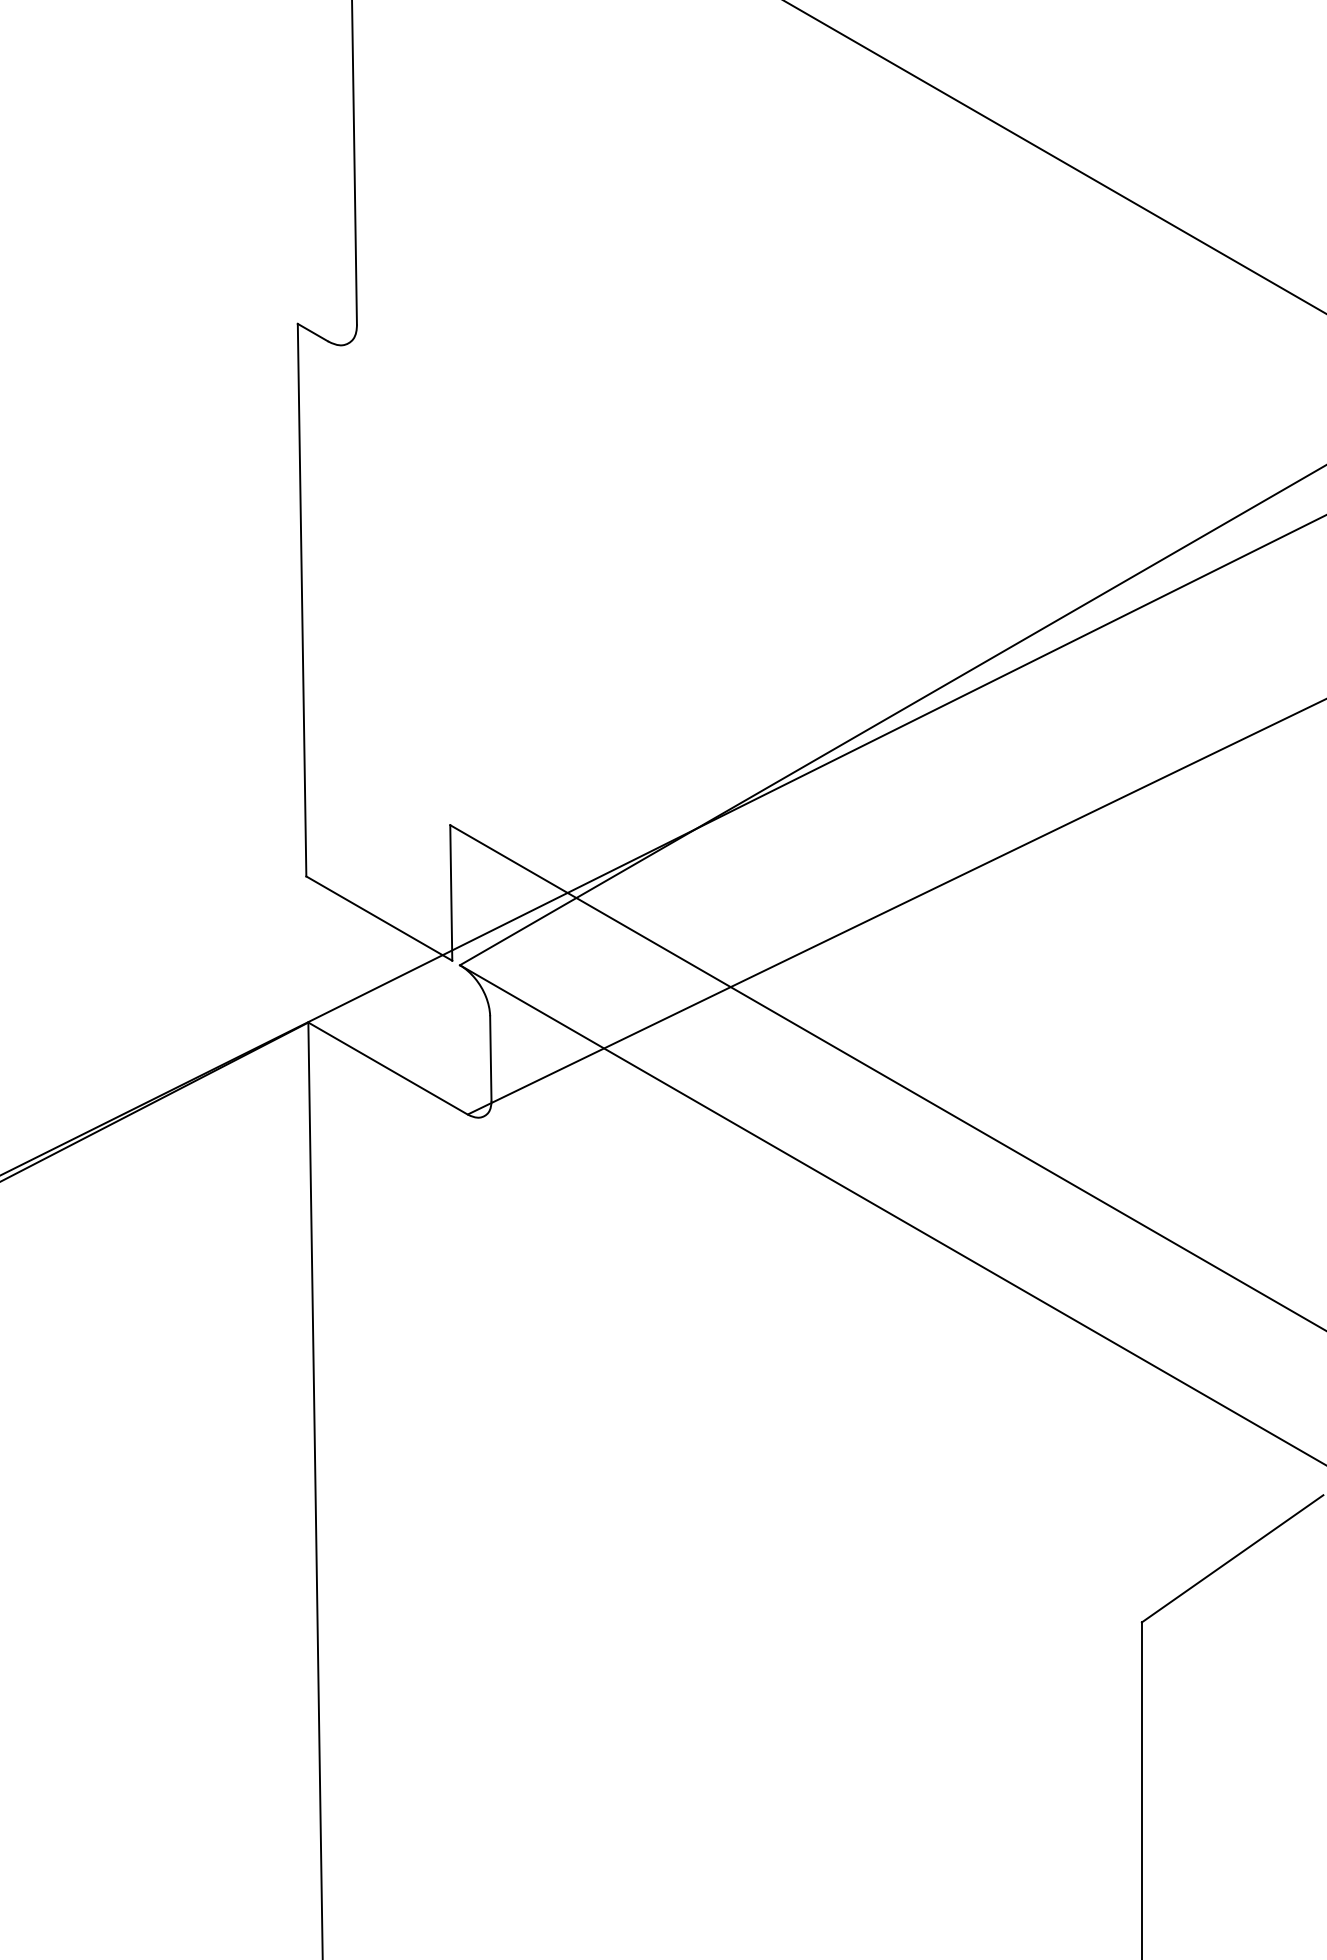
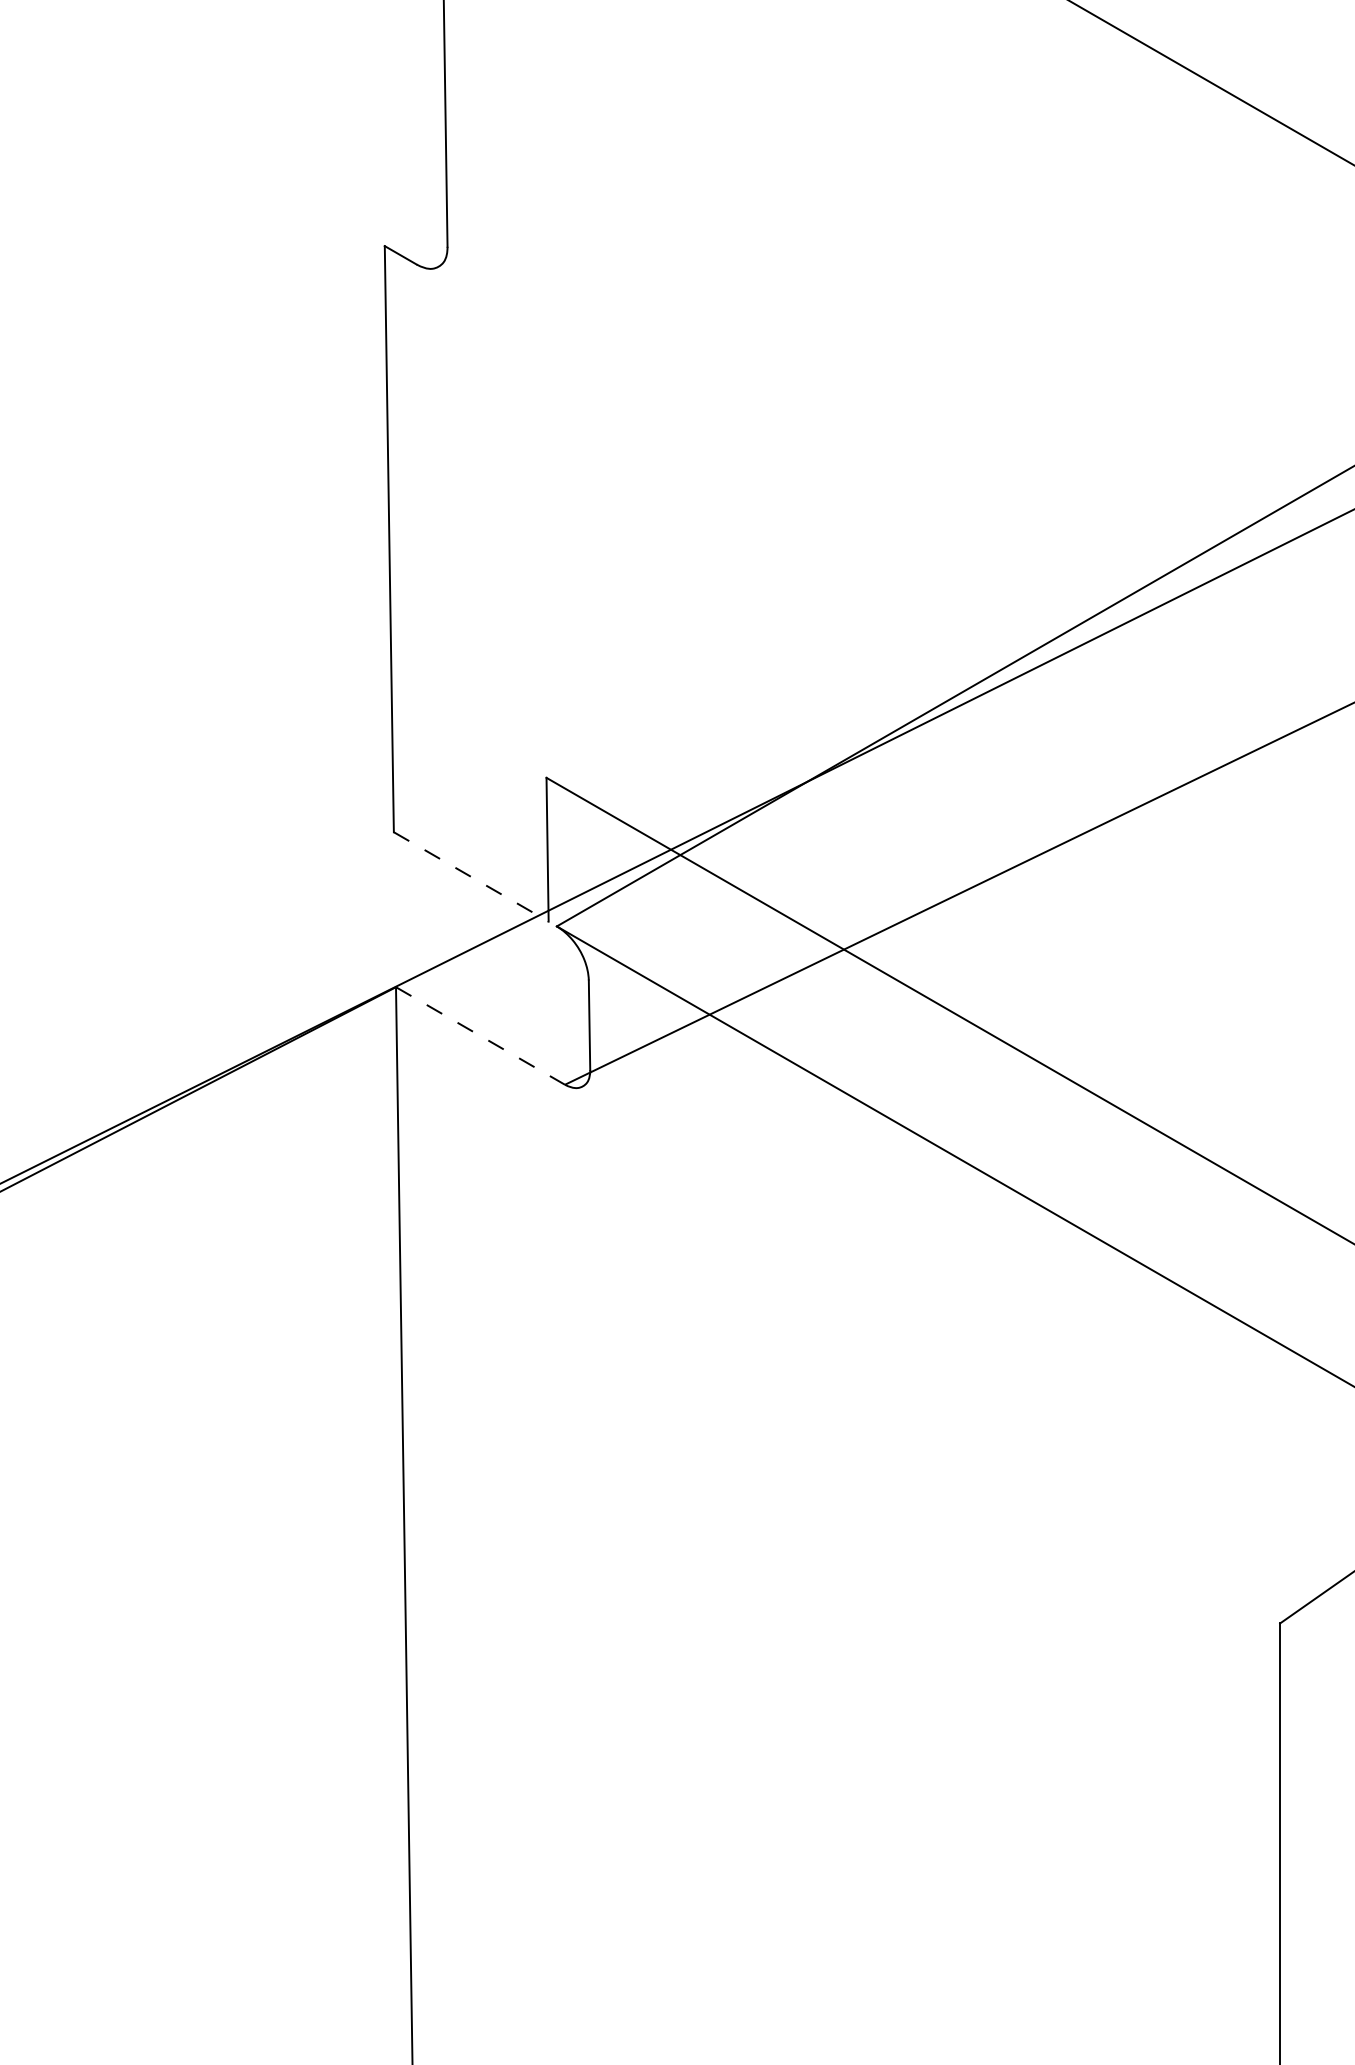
line: (379, 918) -> (471, 876), solid -> dashed
line: (388, 1068) -> (480, 1035), solid -> dashed

